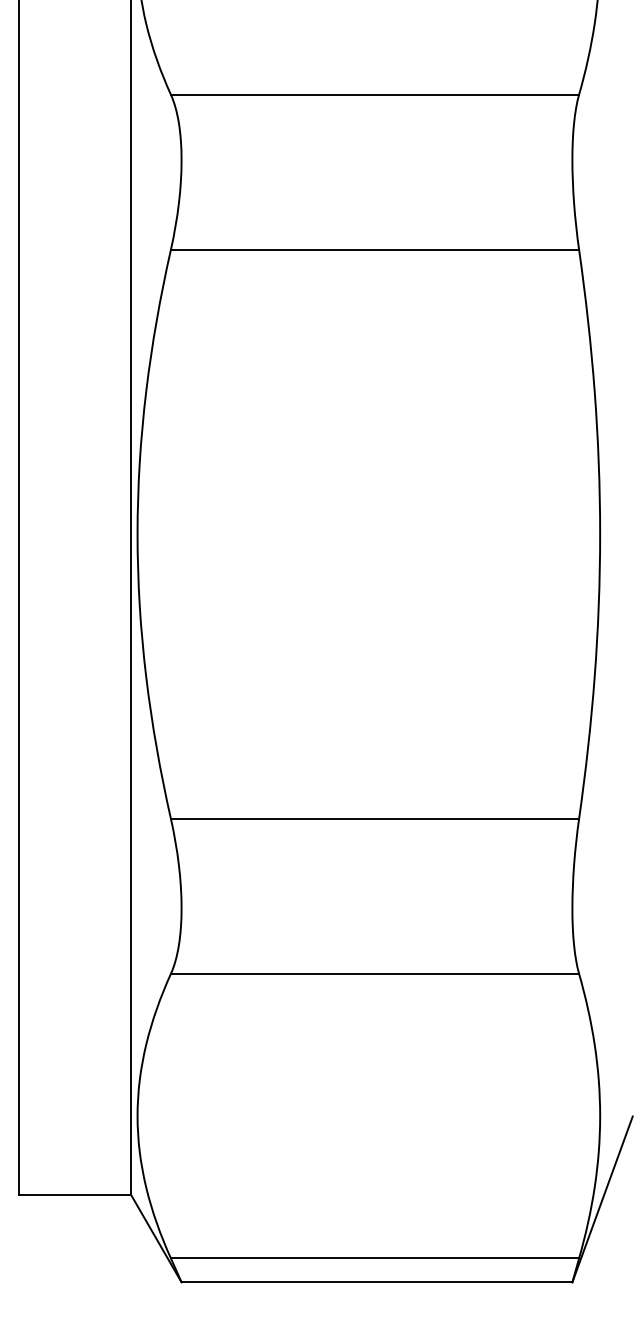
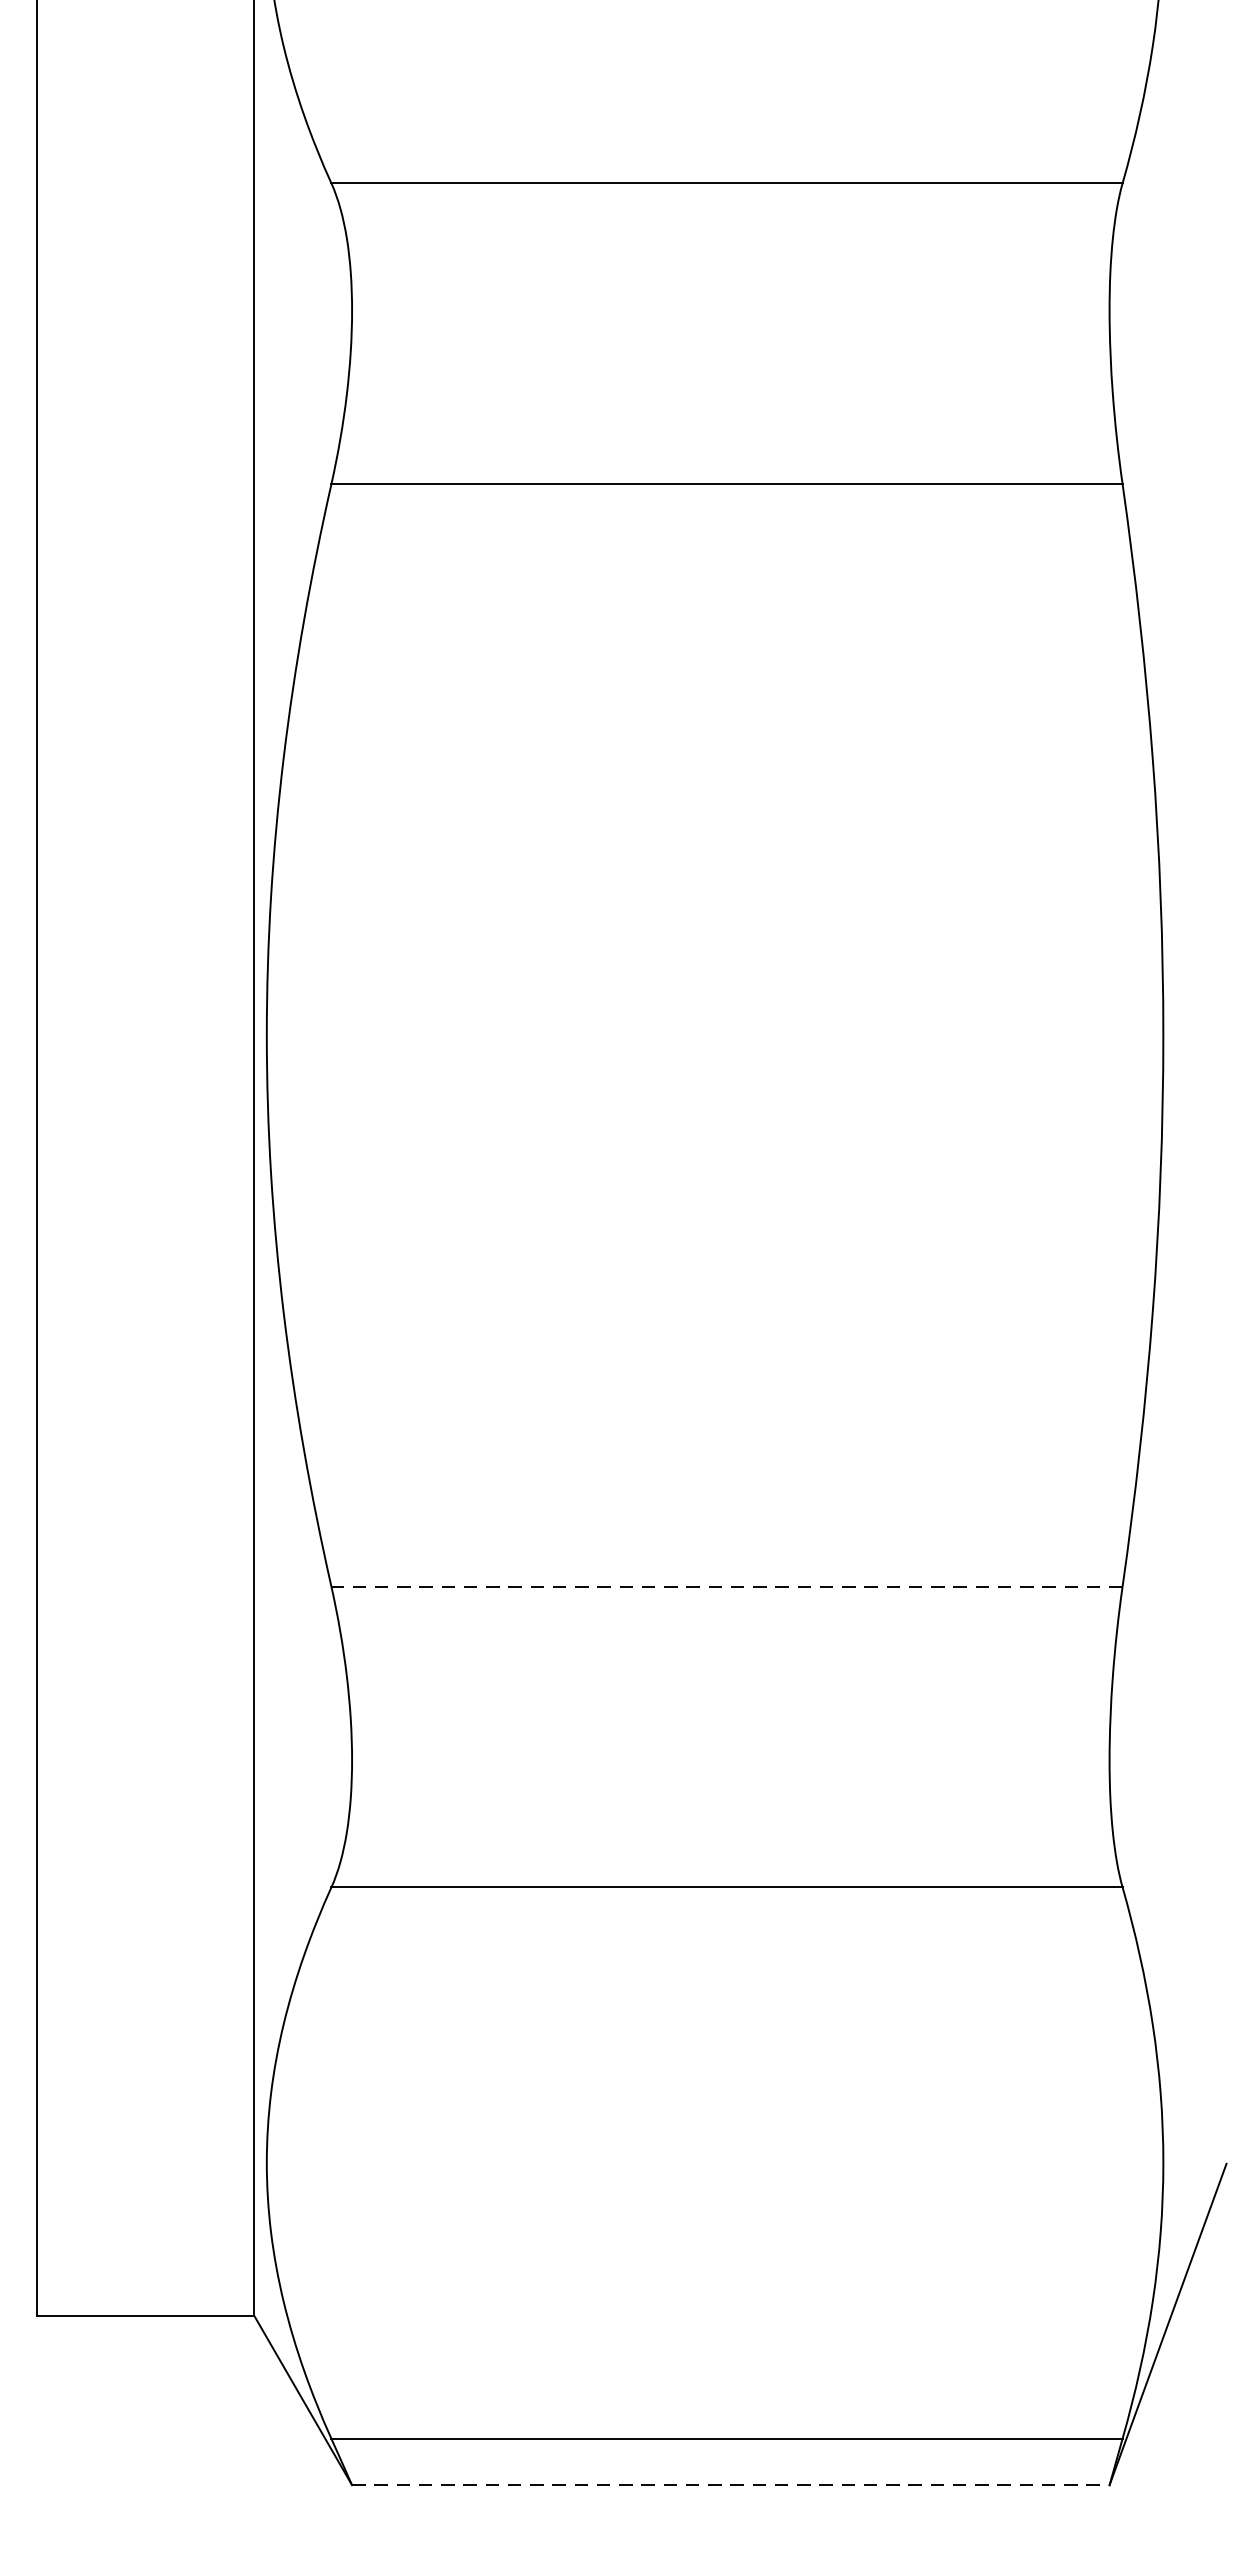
line: (374, 818) -> (726, 1586), solid -> dashed
line: (377, 1282) -> (731, 2485), solid -> dashed

